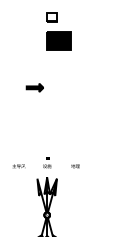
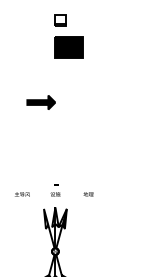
part: (34, 87) -> (40, 102), size x1.43

